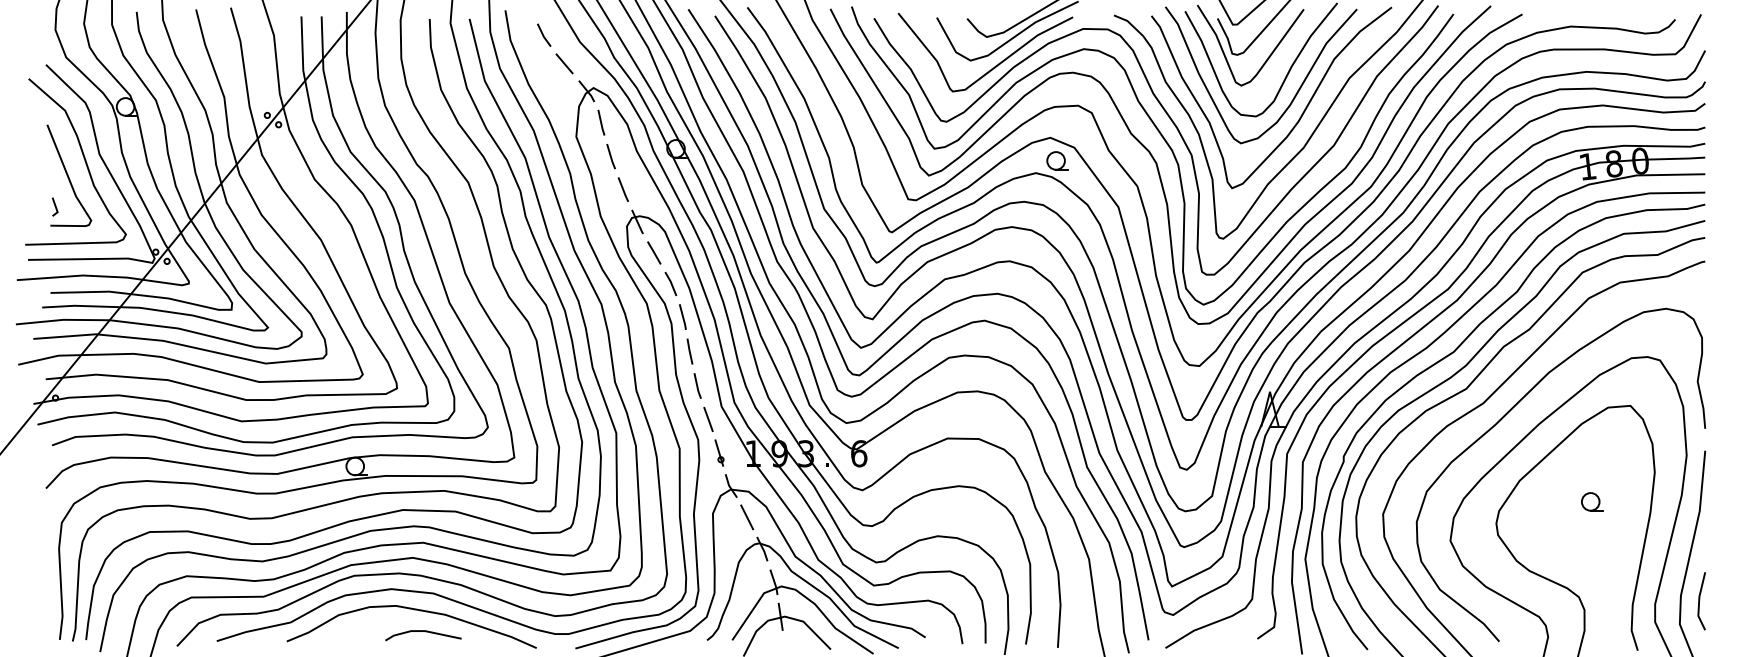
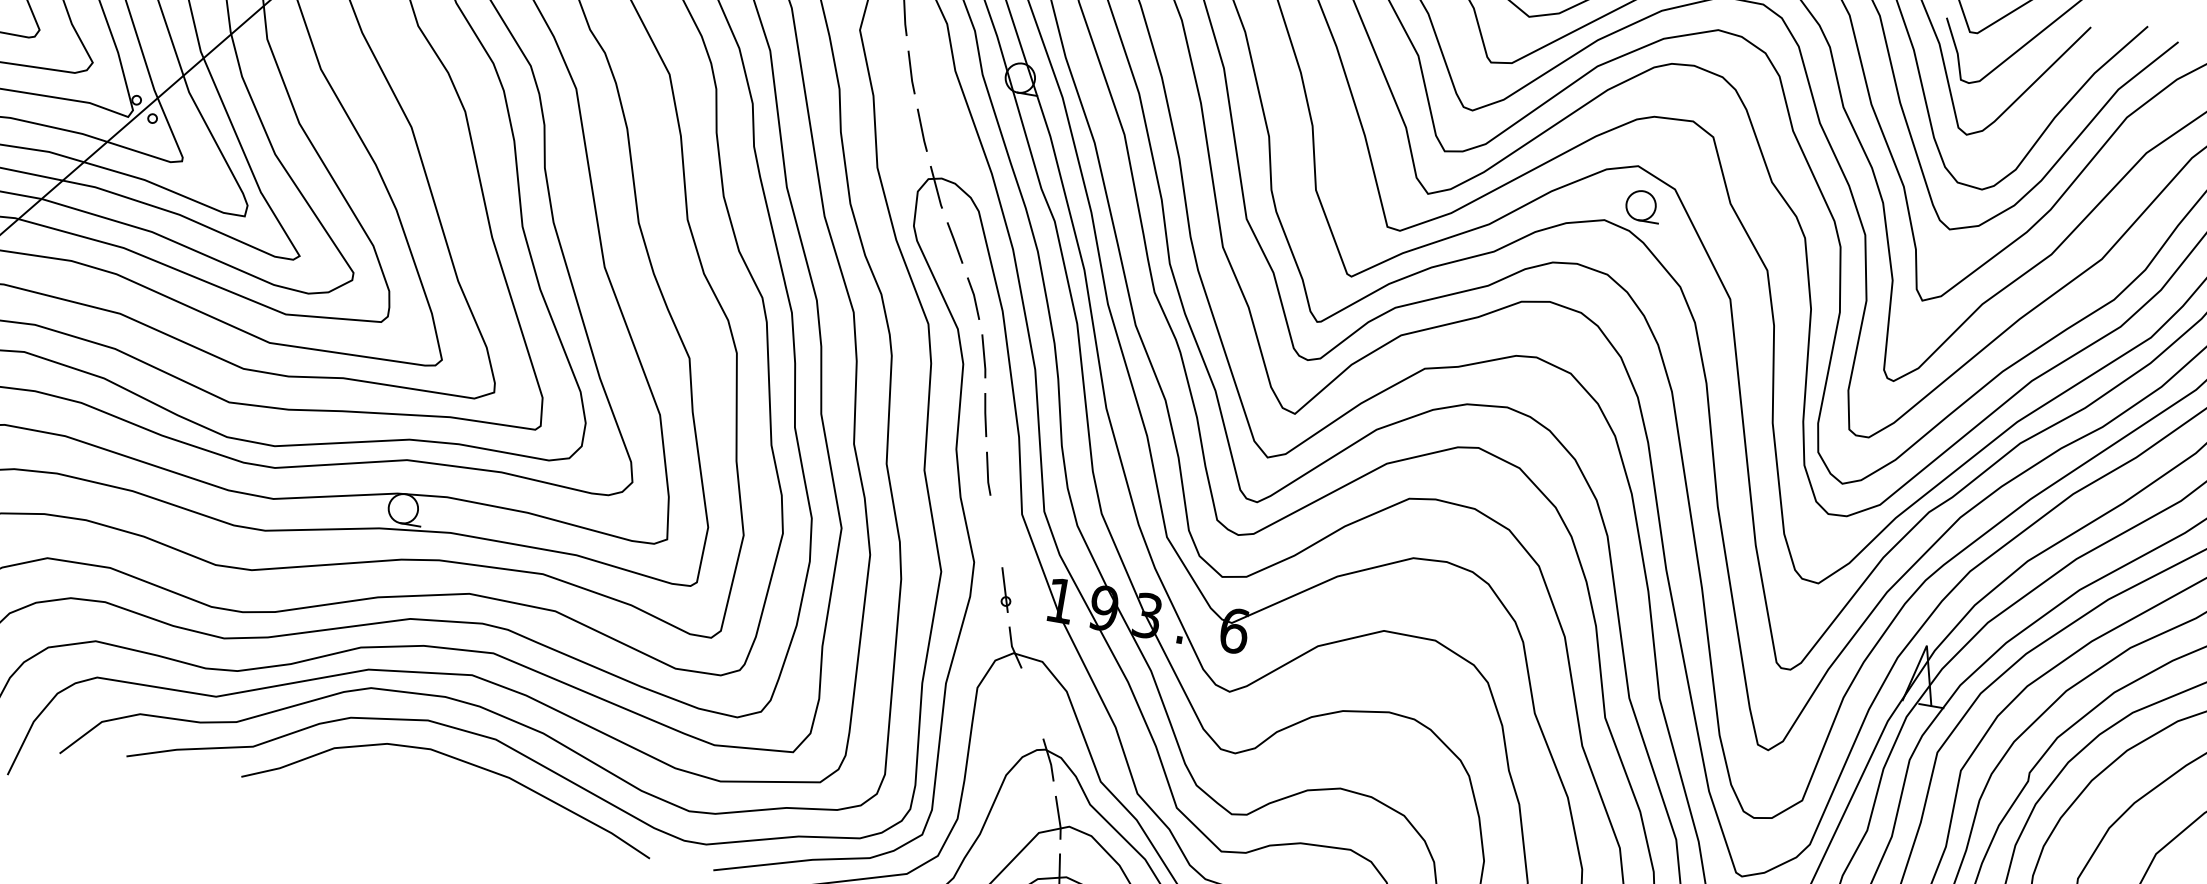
line: (708, 419) -> (996, 531), removed
line: (747, 517) -> (1033, 703), removed
line: (425, 632) -> (471, 801), removed

